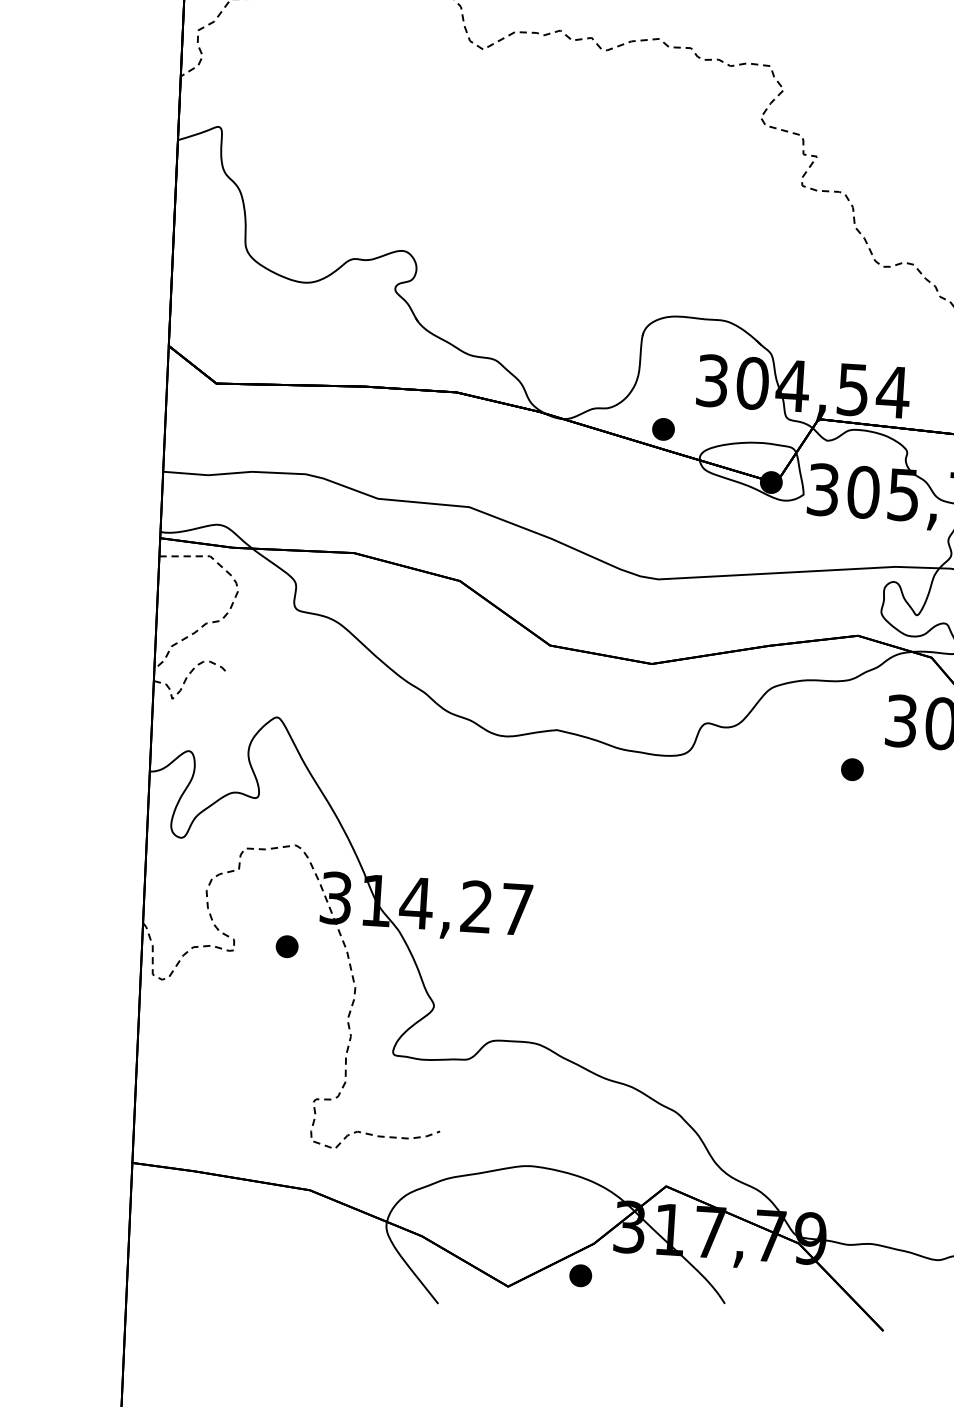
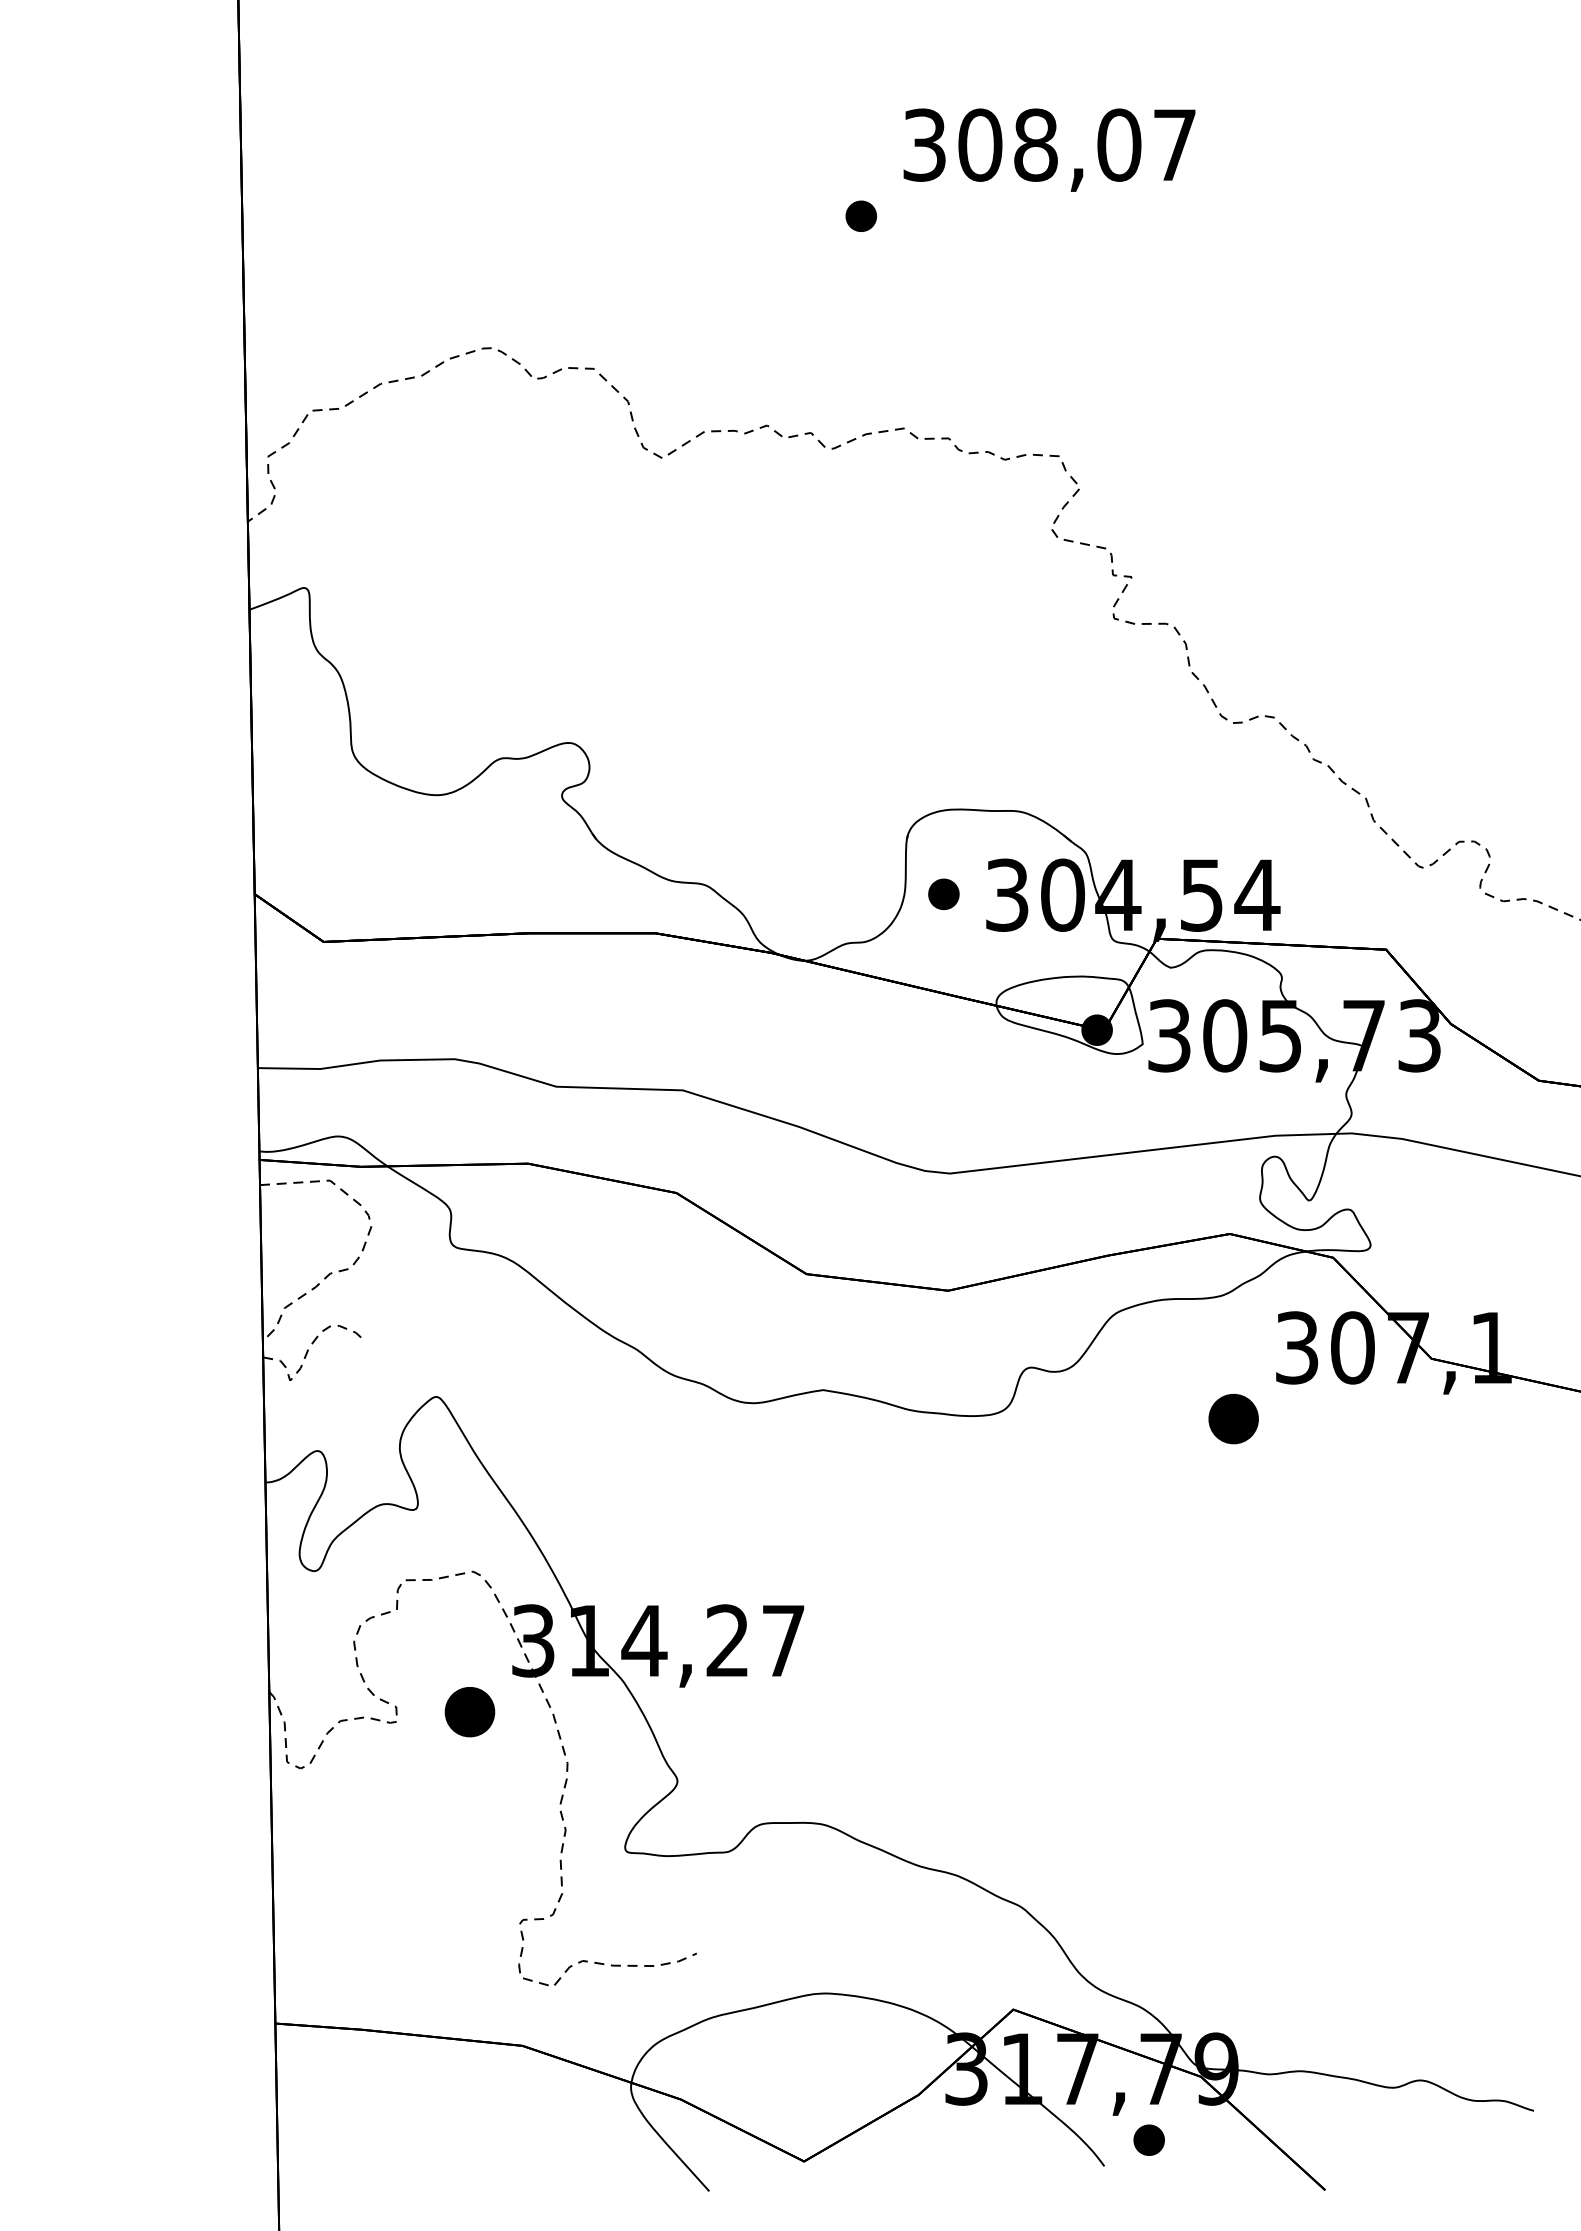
part: (663, 429) -> (943, 894), moved
part: (852, 769) -> (1233, 1418), size x1.6
part: (286, 946) -> (469, 1711), size x1.6
part: (580, 1275) -> (1148, 2139), moved

